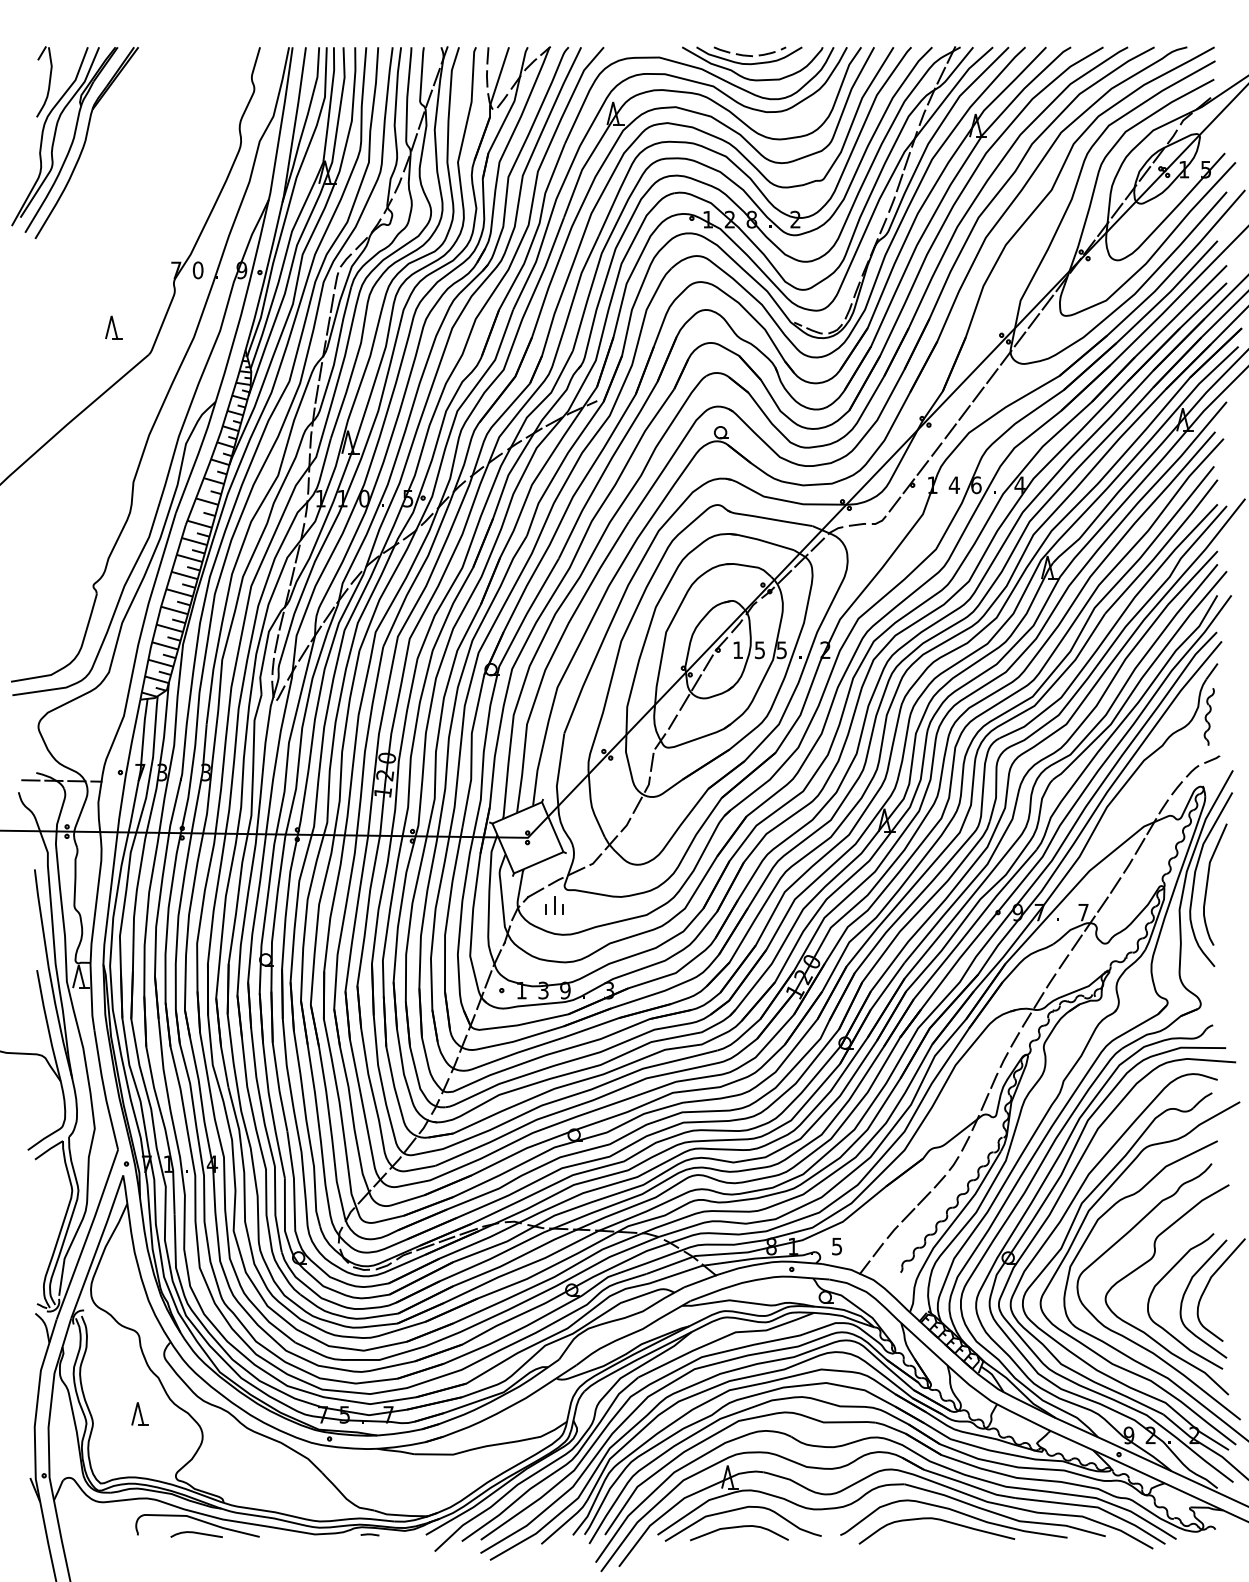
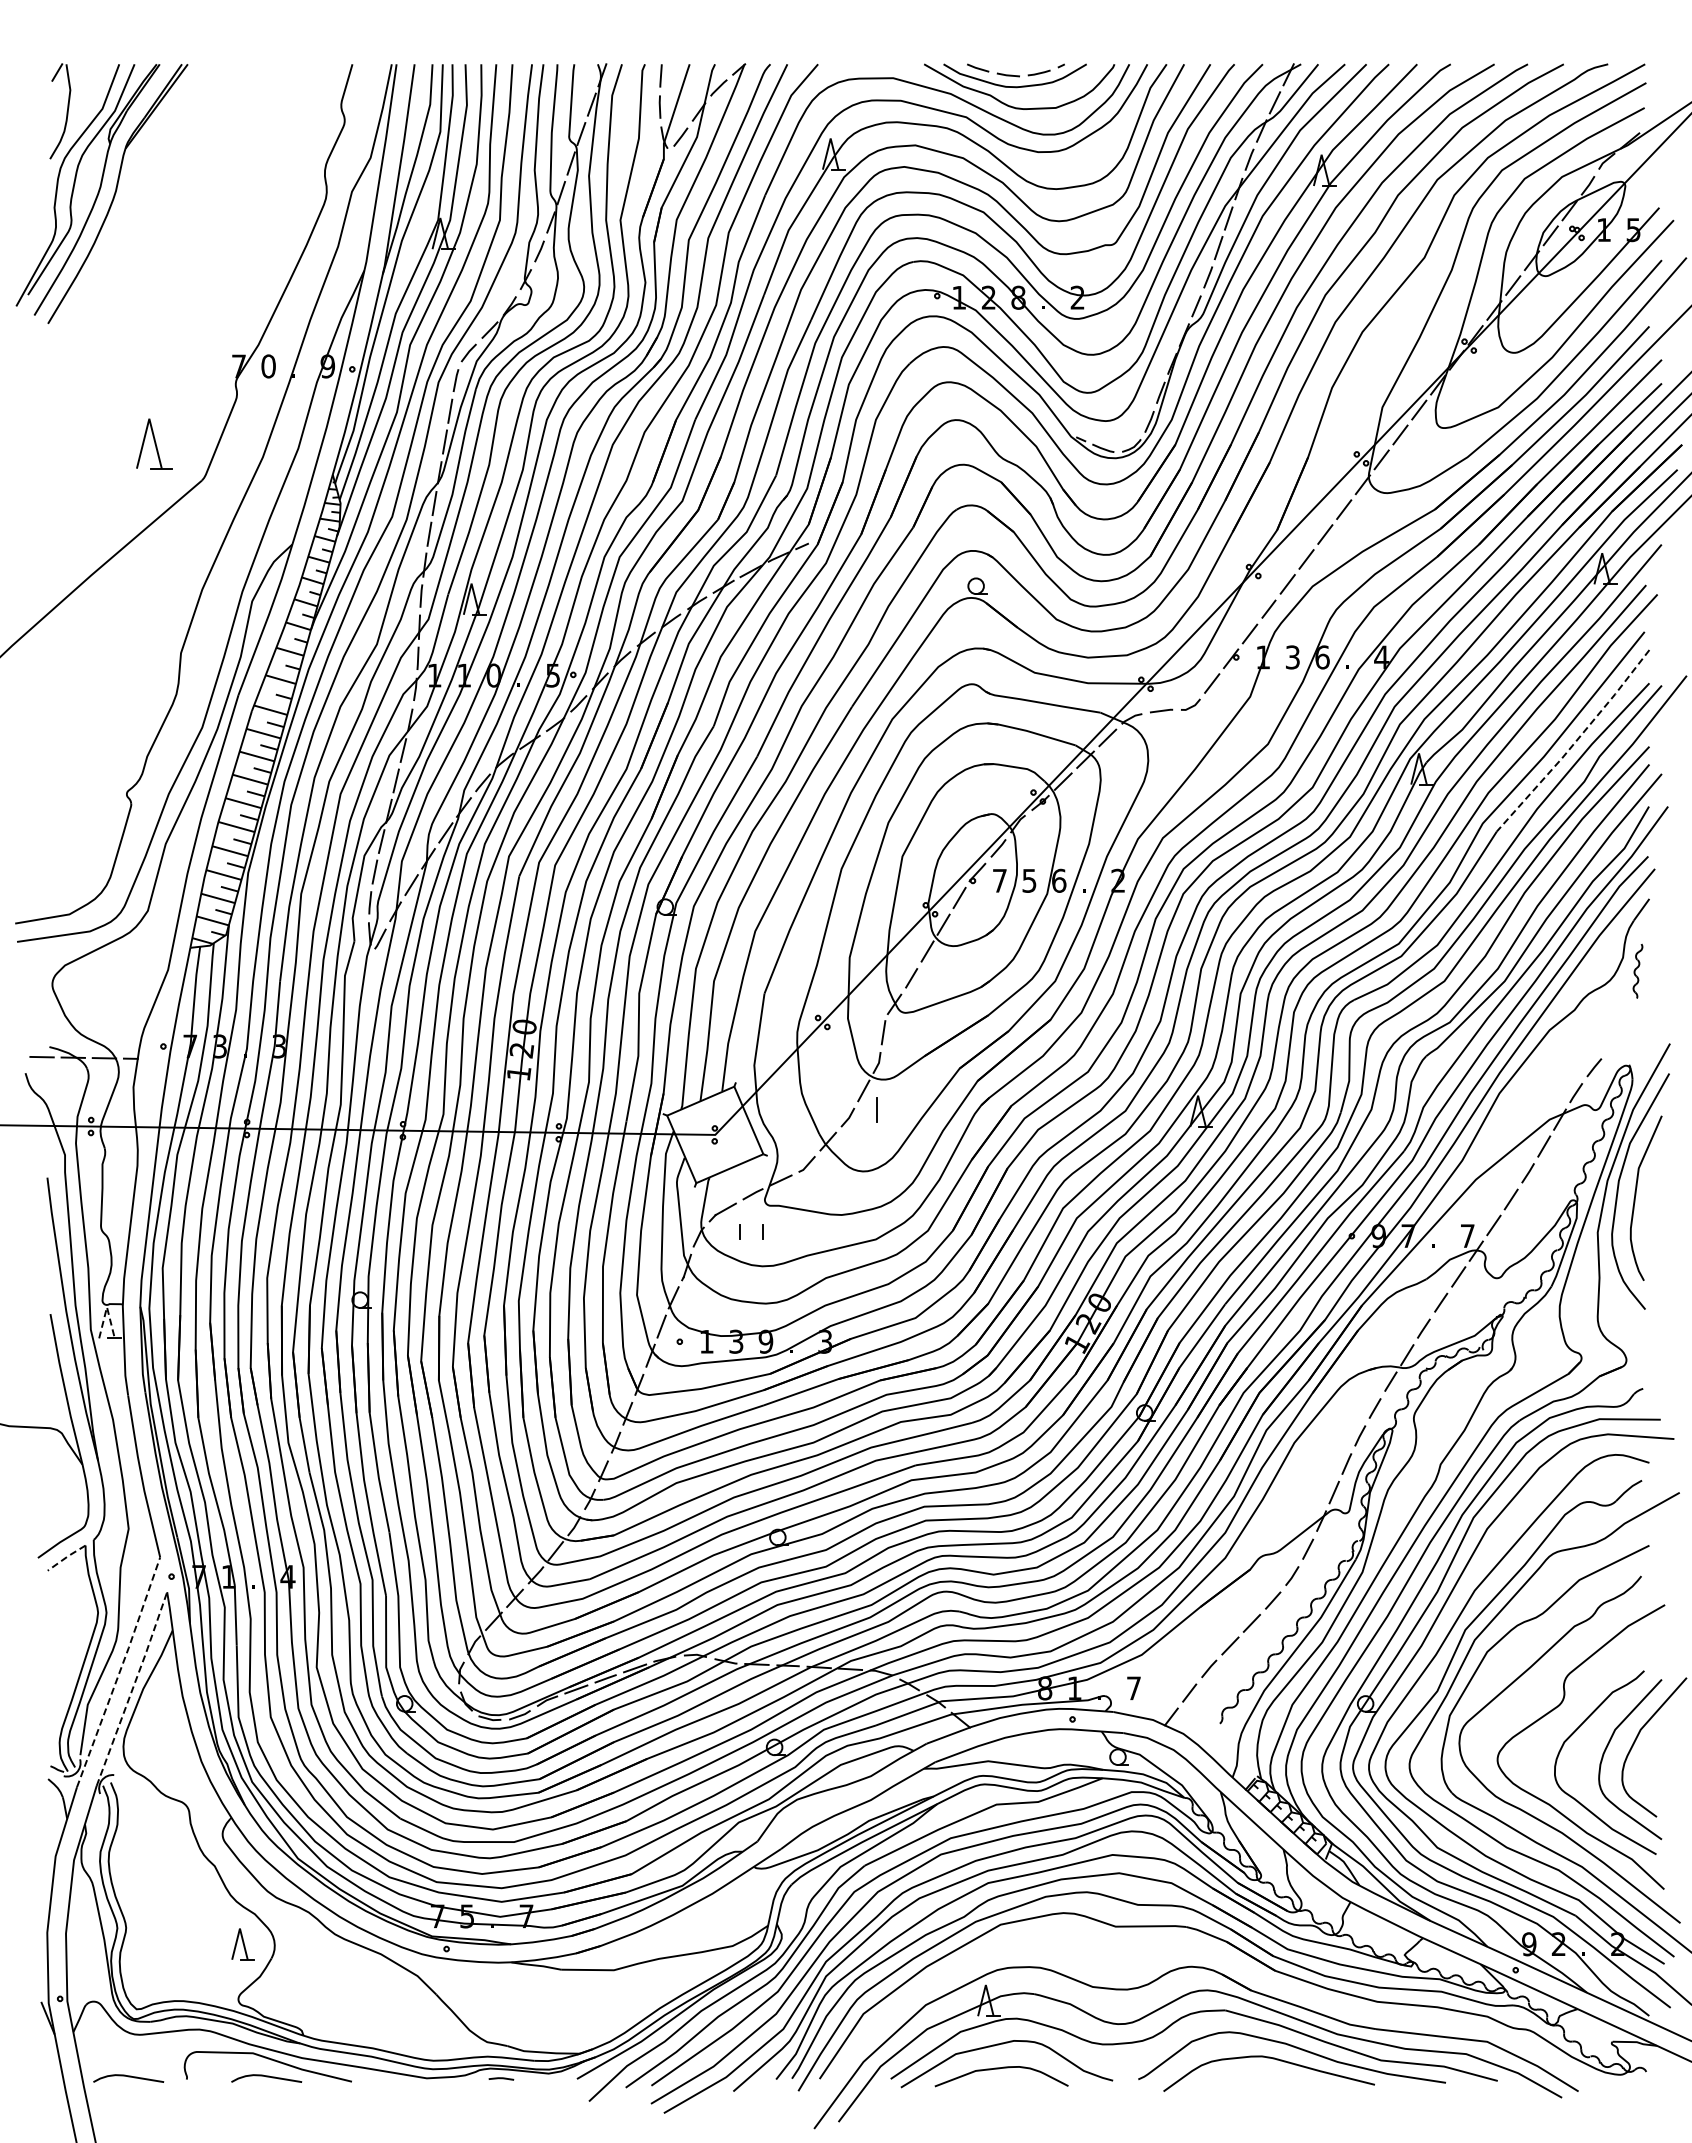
part: (113, 327) -> (154, 443), size x1.6
text: (954, 485) -> (1292, 657), 4 -> 3
line: (1162, 548) -> (1574, 743), solid -> dashed
text: (737, 649) -> (999, 880), 1 -> 7
text: (782, 649) -> (1059, 880), 5 -> 6
part: (1208, 717) -> (1637, 971), size x0.7
part: (1203, 766) -> (1629, 1038), removed
line: (553, 905) -> (876, 1109), moved
line: (78, 965) -> (106, 1307), solid -> dashed
line: (48, 1149) -> (66, 1557), solid -> dashed
line: (88, 1234) -> (119, 1672), solid -> dashed
line: (97, 1246) -> (132, 1688), solid -> dashed
text: (836, 1246) -> (1133, 1688), 5 -> 7
part: (139, 1414) -> (242, 1944), moved
part: (912, 1451) -> (1235, 1966), removed
curve: (94, 1533) -> (128, 2077), added

